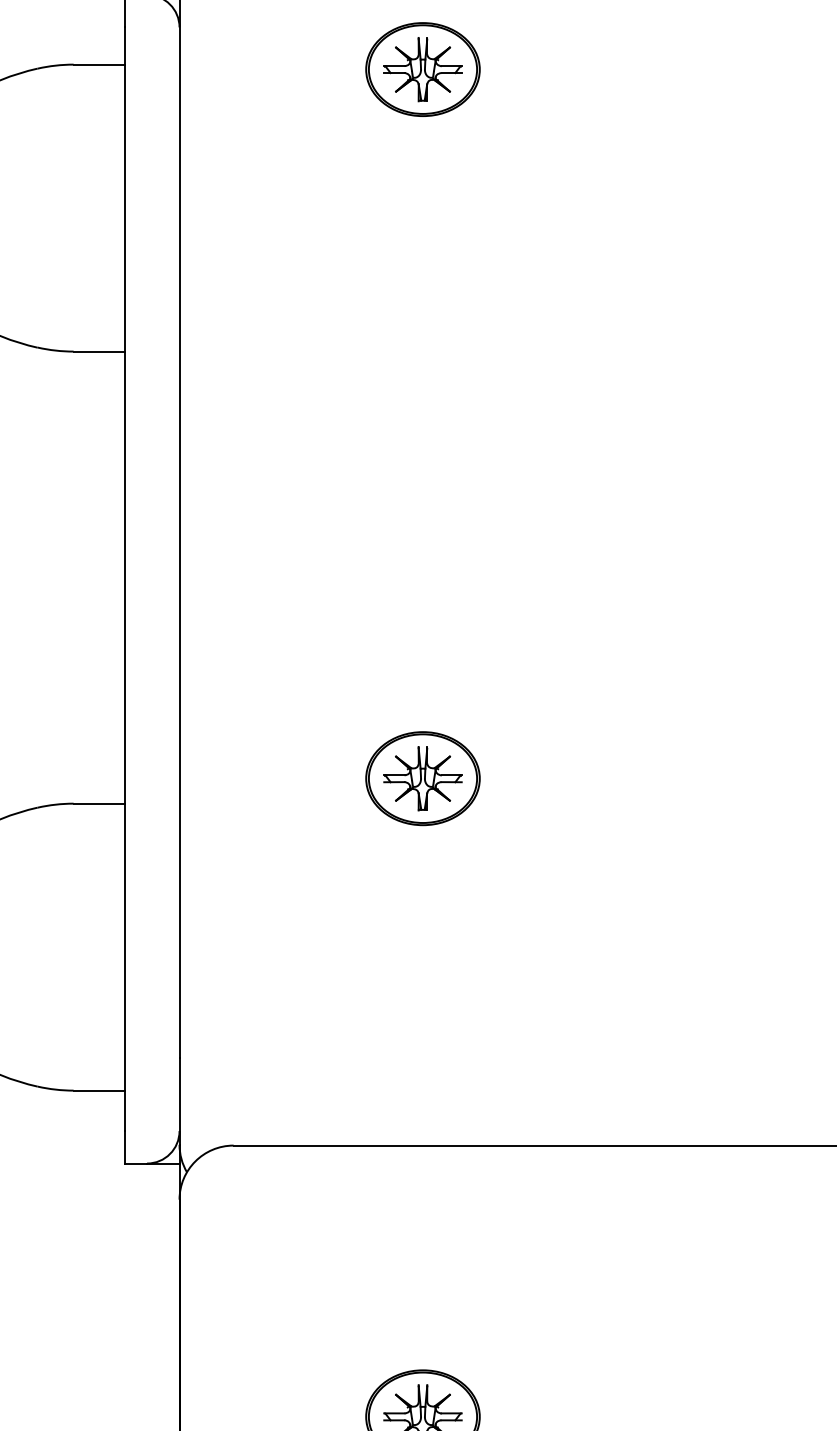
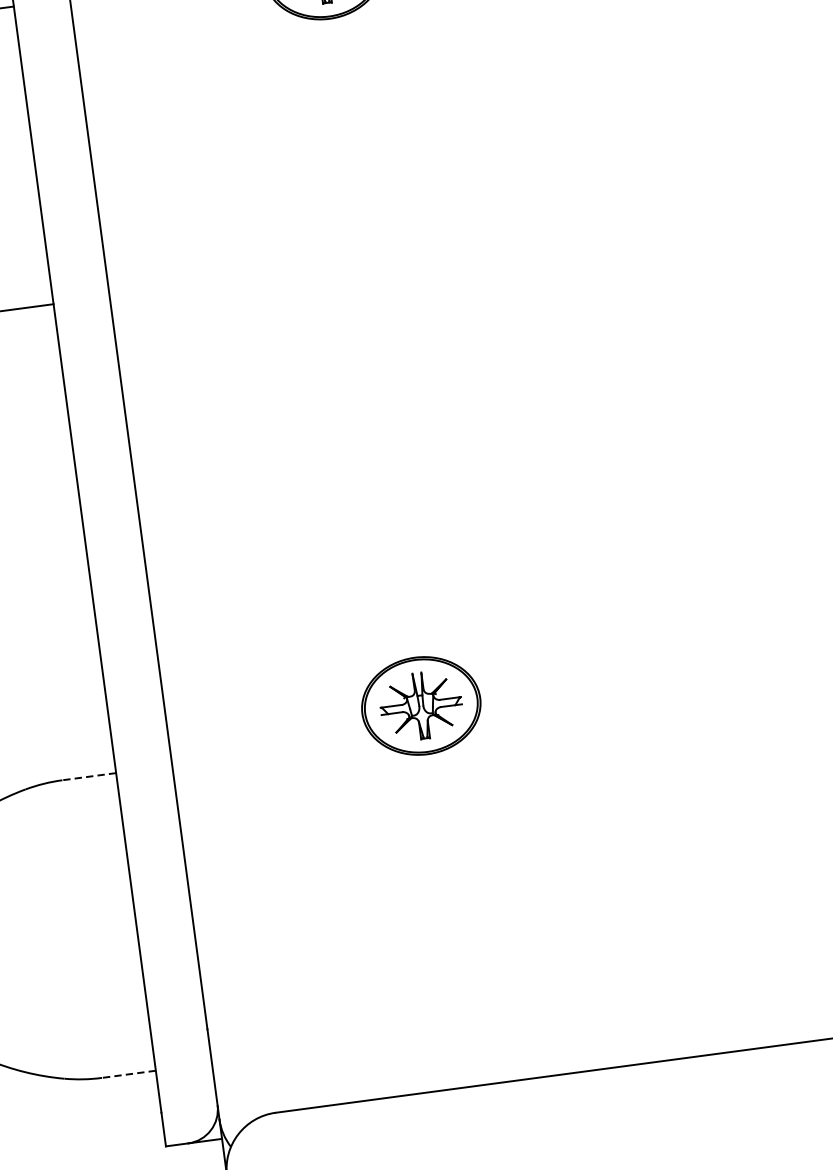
line: (99, 803) -> (89, 776), solid -> dashed
line: (99, 1090) -> (128, 1074), solid -> dashed

